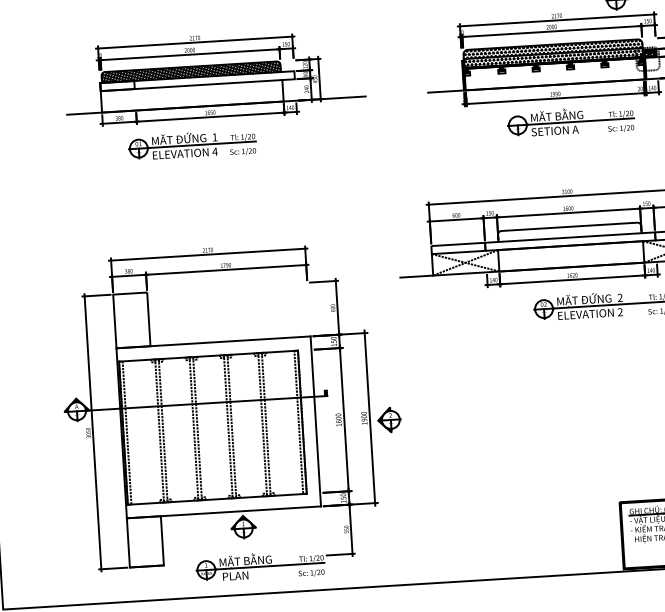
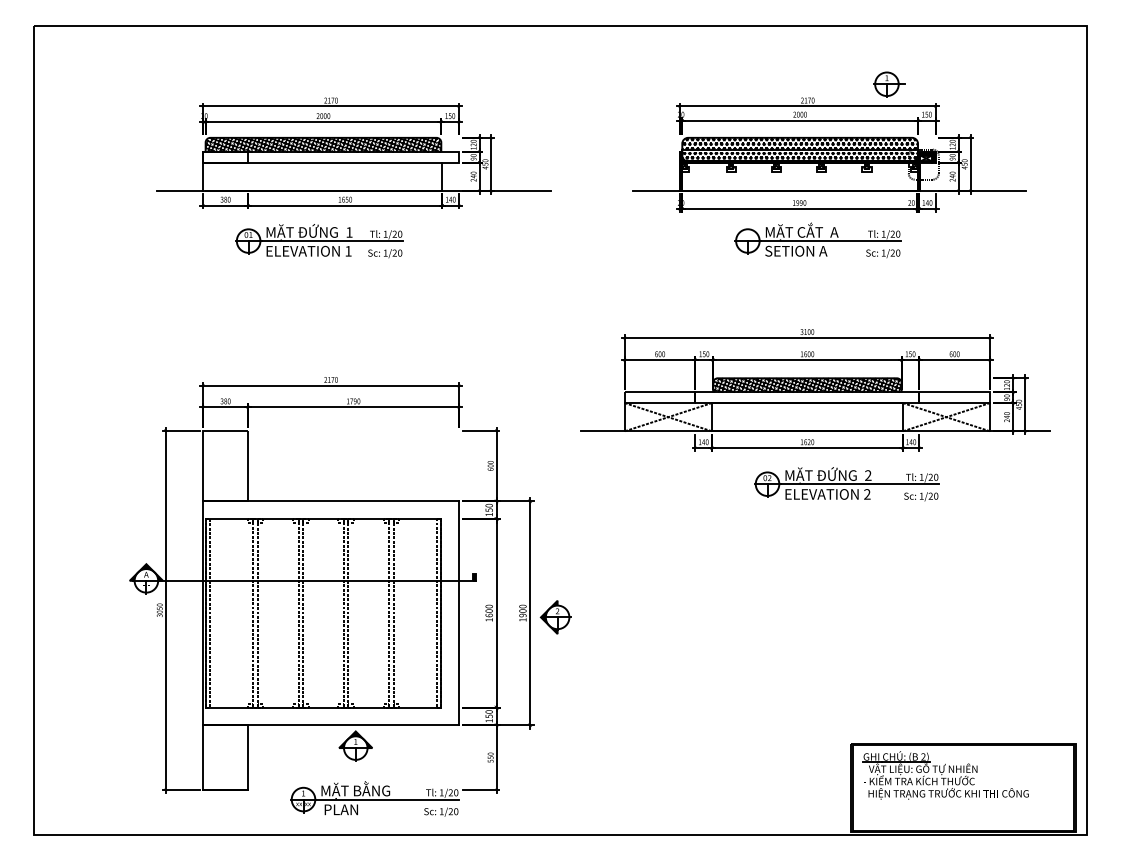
text: (570, 113) -> (817, 229), MẶT BẰNG -> MẶT CẮT  A
text: (214, 151) -> (347, 251), 4 -> 1
hatch: (569, 232) -> (807, 385), added

